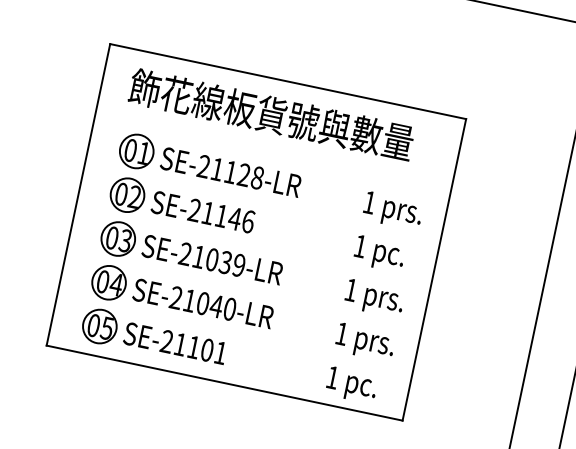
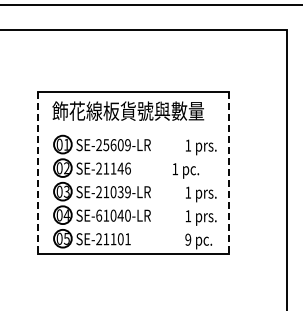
text: (236, 174) -> (116, 145), SE-21128-LR -> SE-25609-LR
line: (78, 195) -> (37, 173), solid -> dashed
text: (378, 252) -> (185, 170), moved
line: (433, 270) -> (228, 173), solid -> dashed
text: (177, 297) -> (99, 215), SE-21040-LR -> SE-61040-LR
text: (333, 377) -> (188, 239), 1 -> 9

